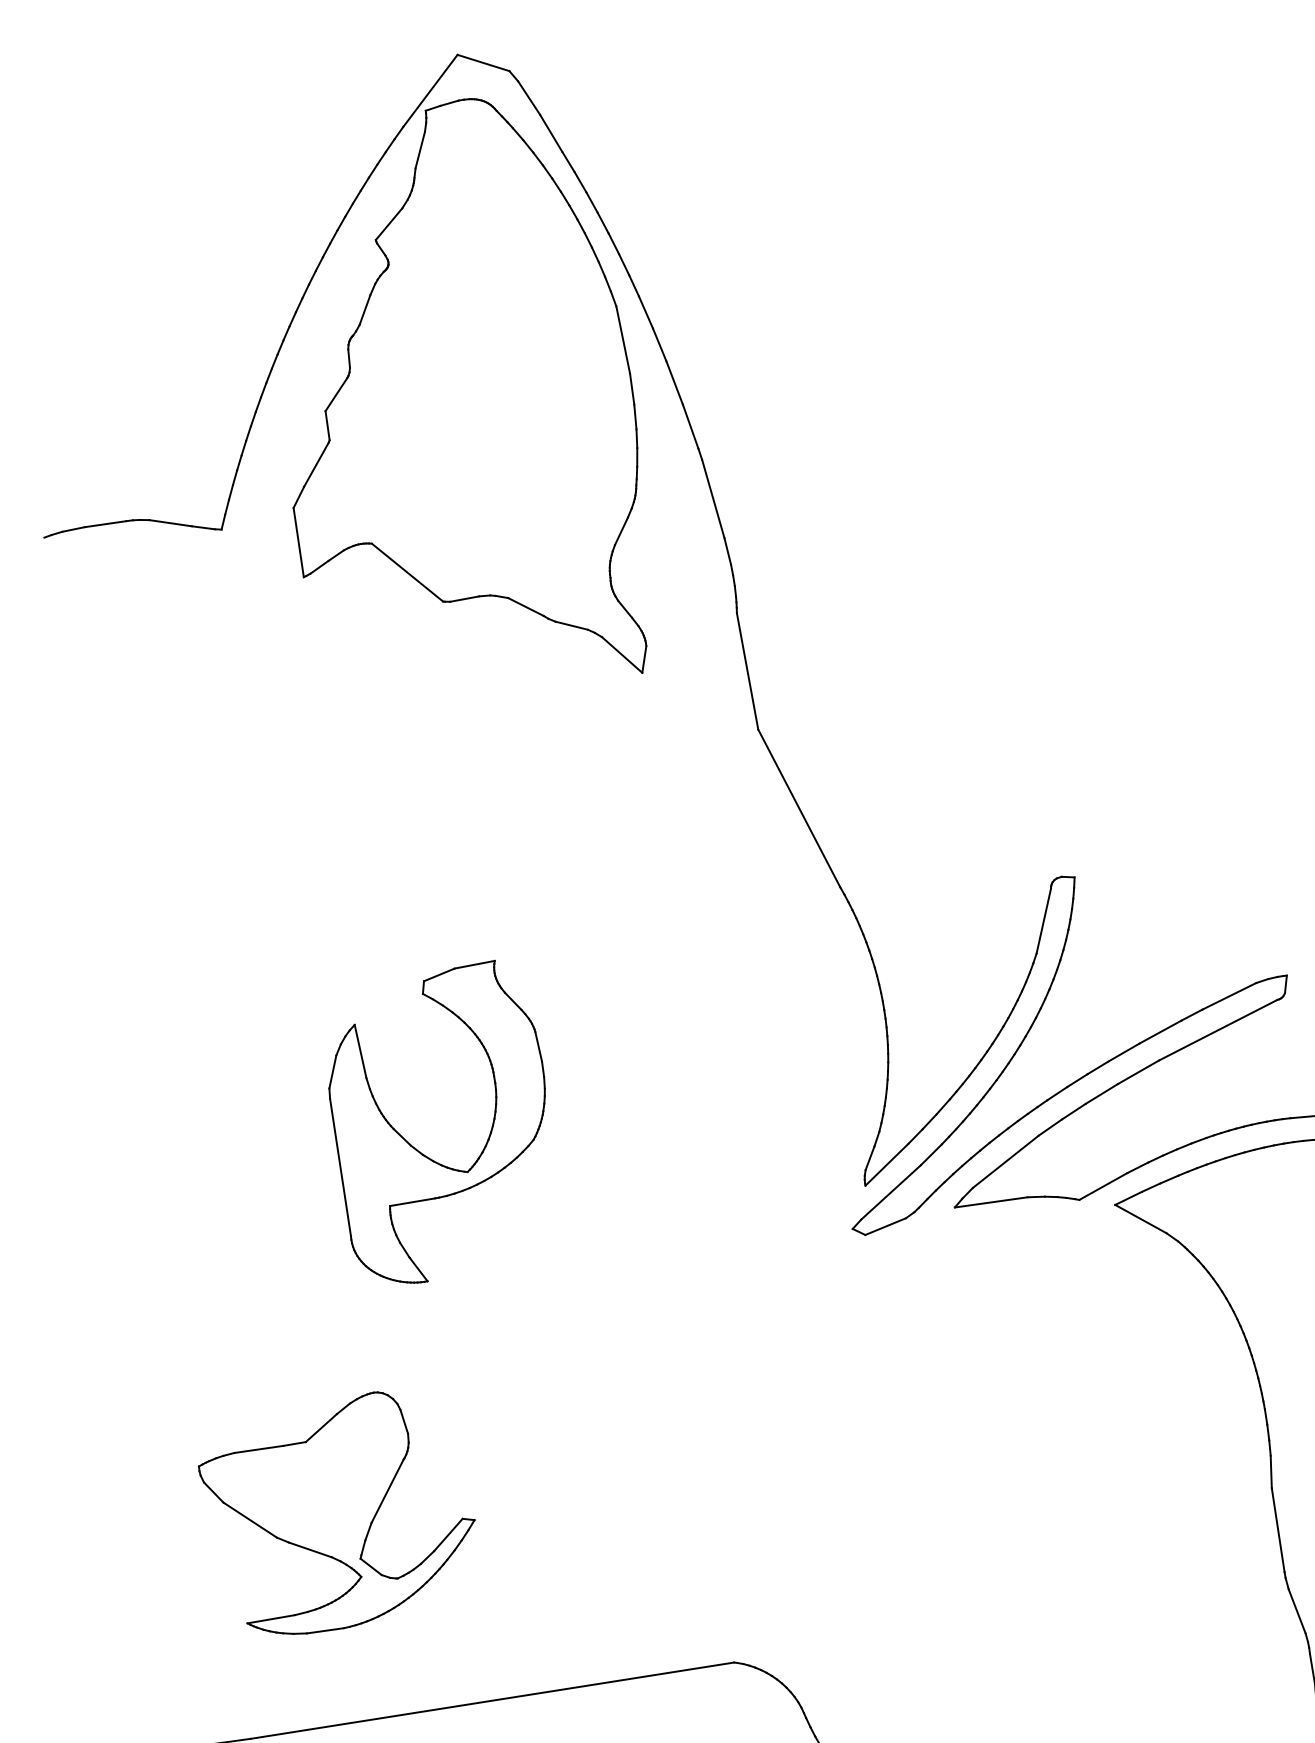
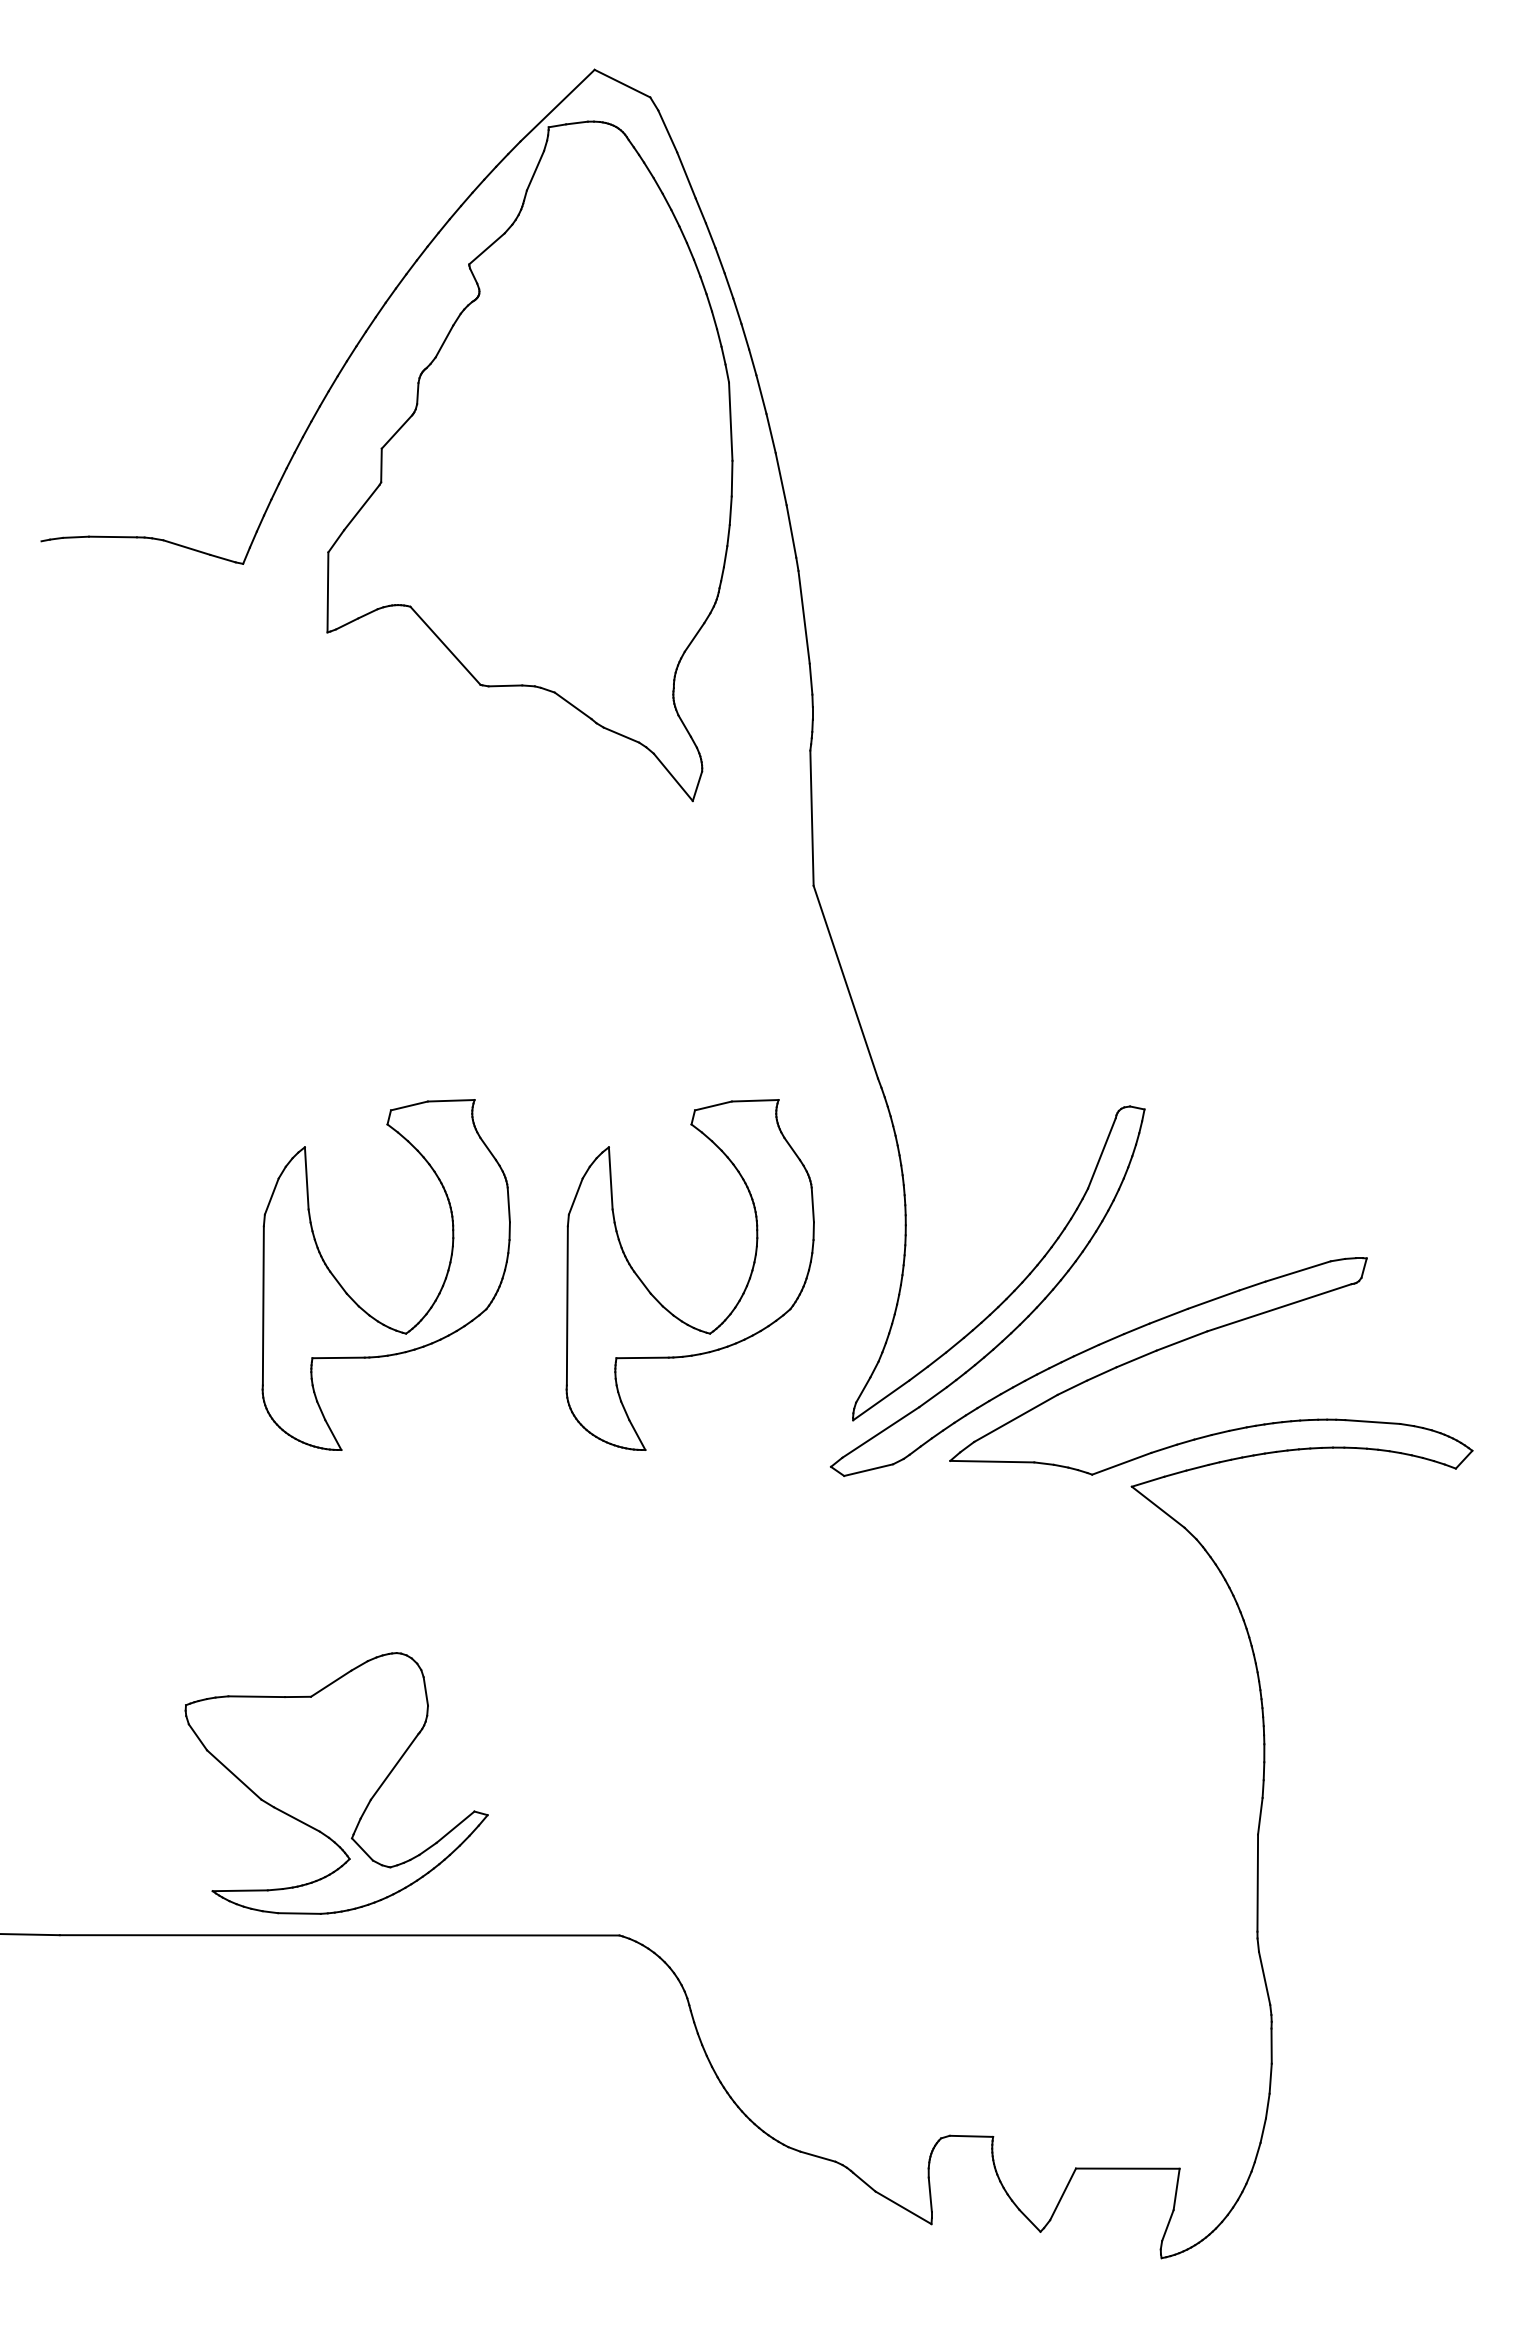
part: (683, 1110) -> (660, 1302), added
part: (339, 1513) -> (336, 1783), moved

